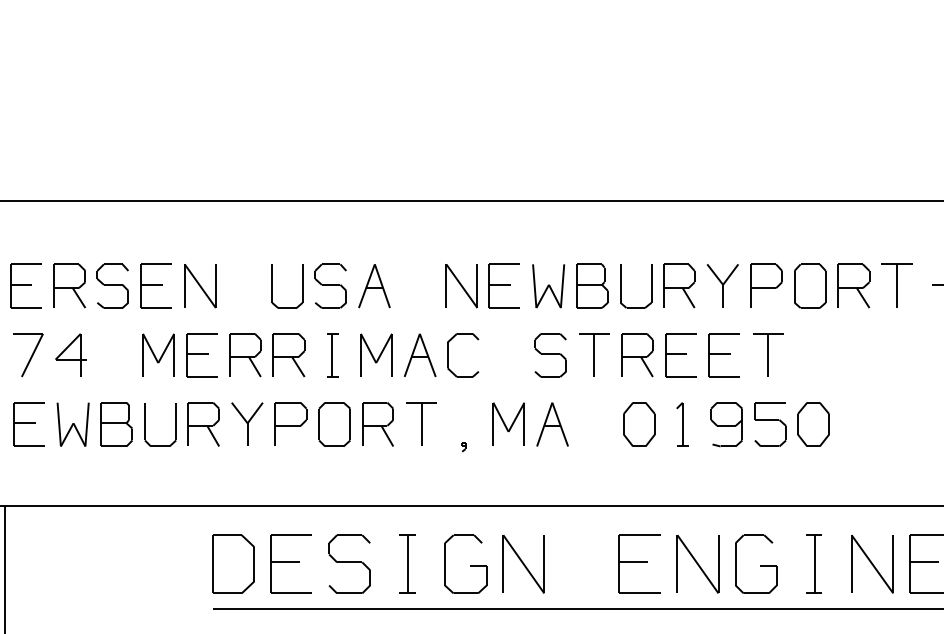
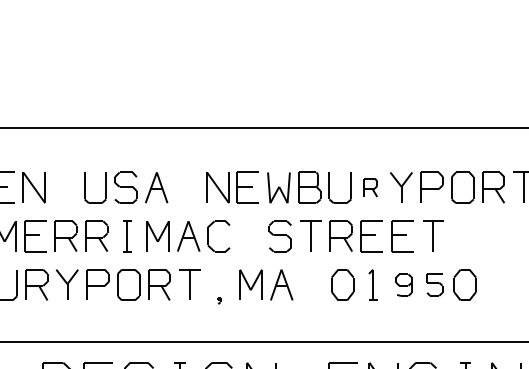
part: (679, 285) -> (370, 187), size x0.6
part: (726, 424) -> (403, 284), size x0.7
part: (770, 424) -> (434, 284), size x0.7

